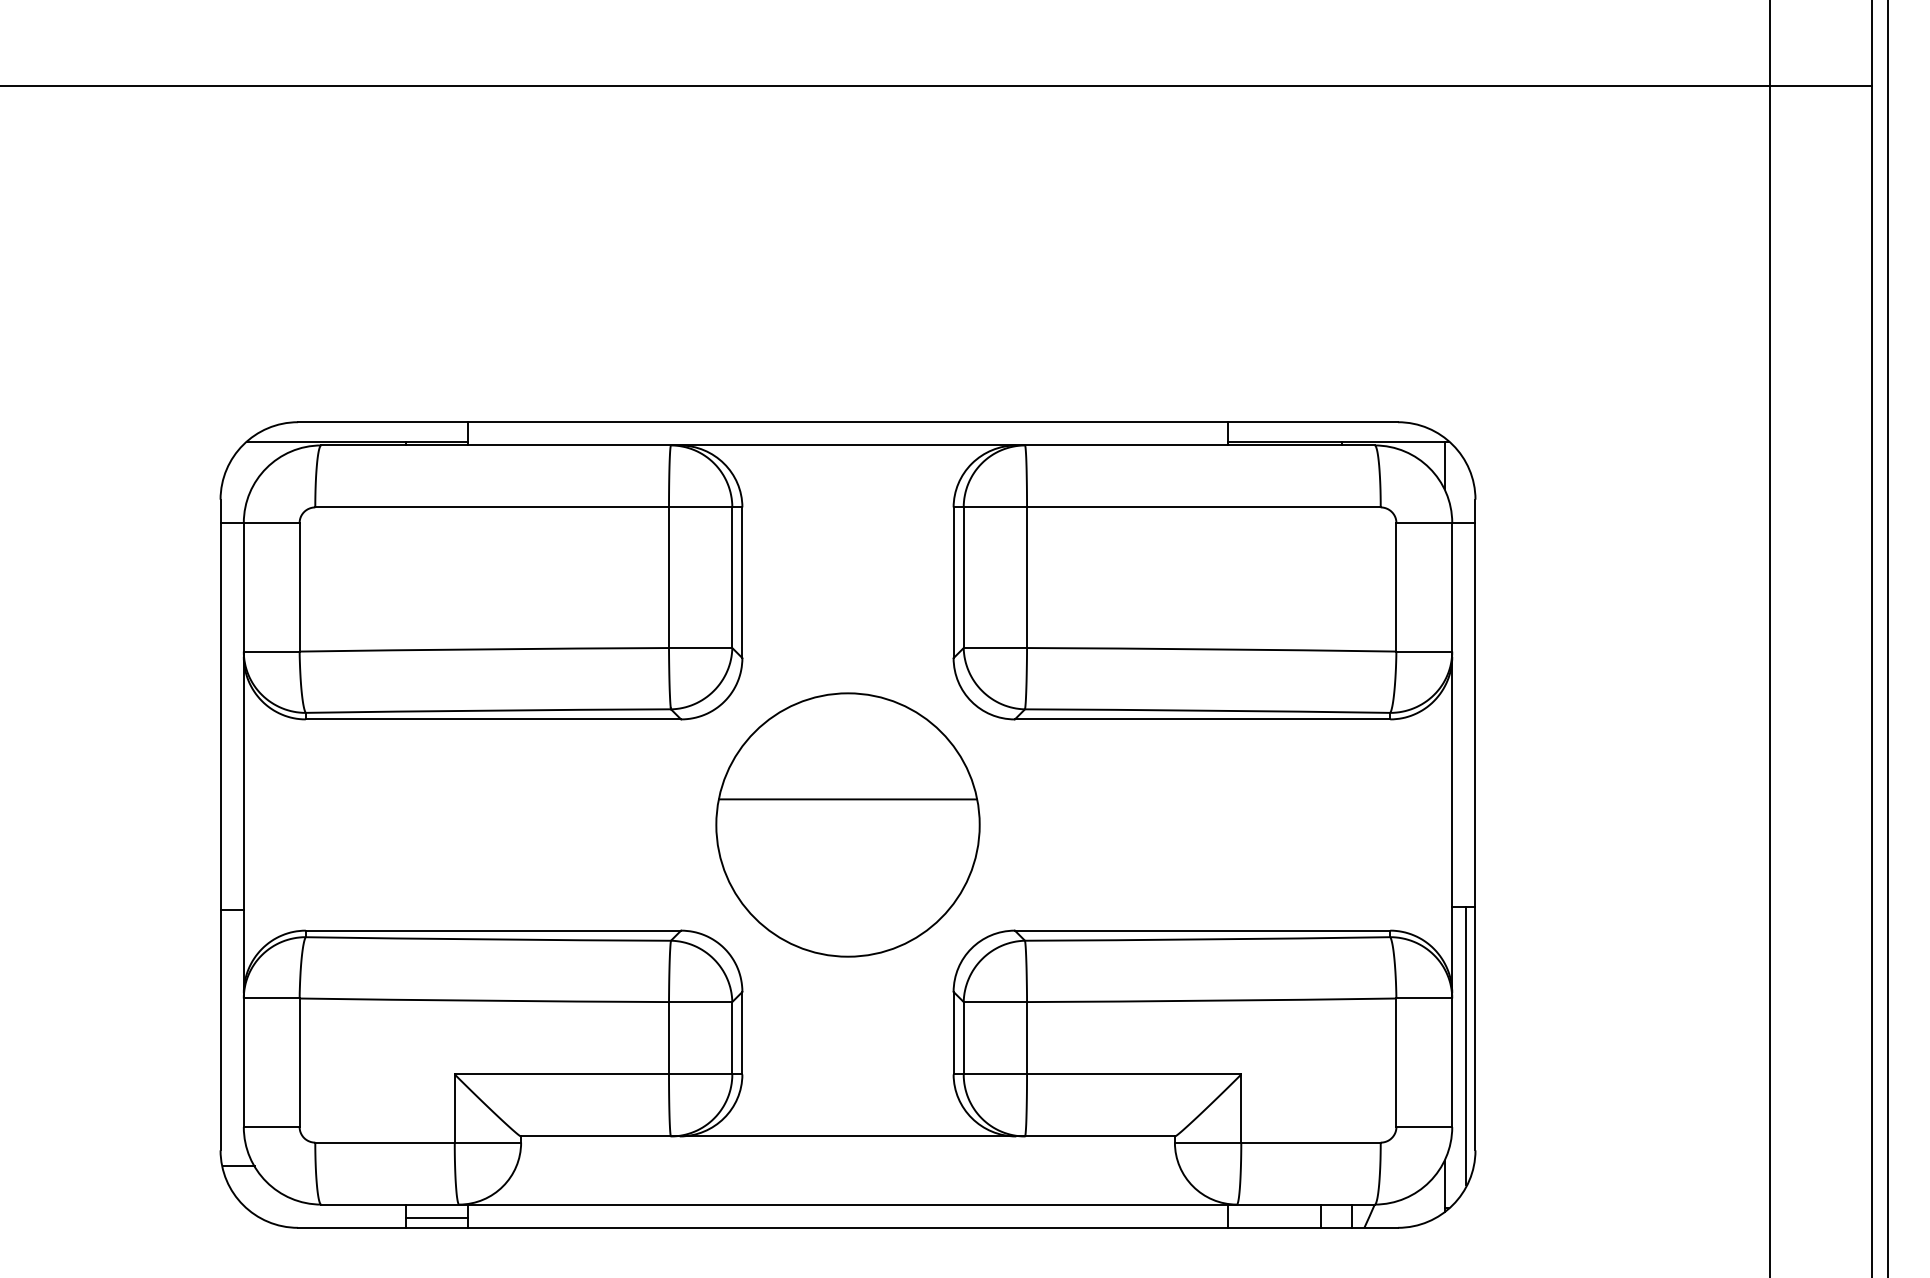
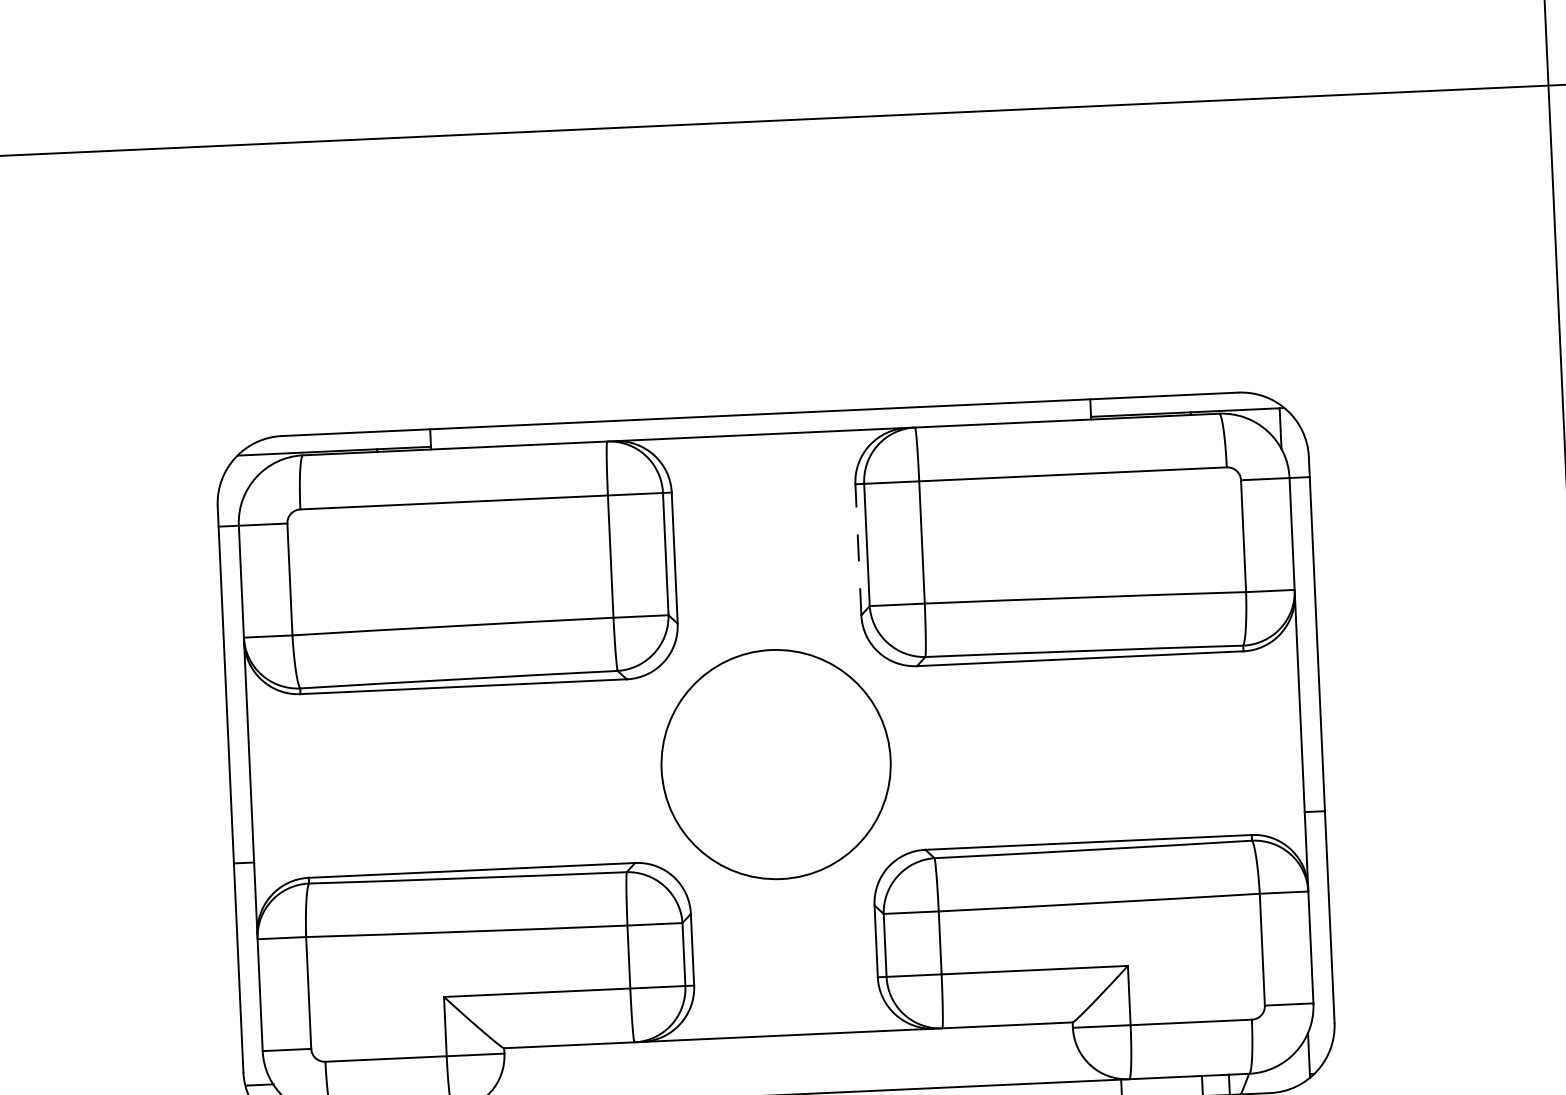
line: (953, 582) -> (858, 549), solid -> dashed
line: (848, 799) -> (775, 742), removed
line: (1466, 1046) -> (1322, 932), removed

